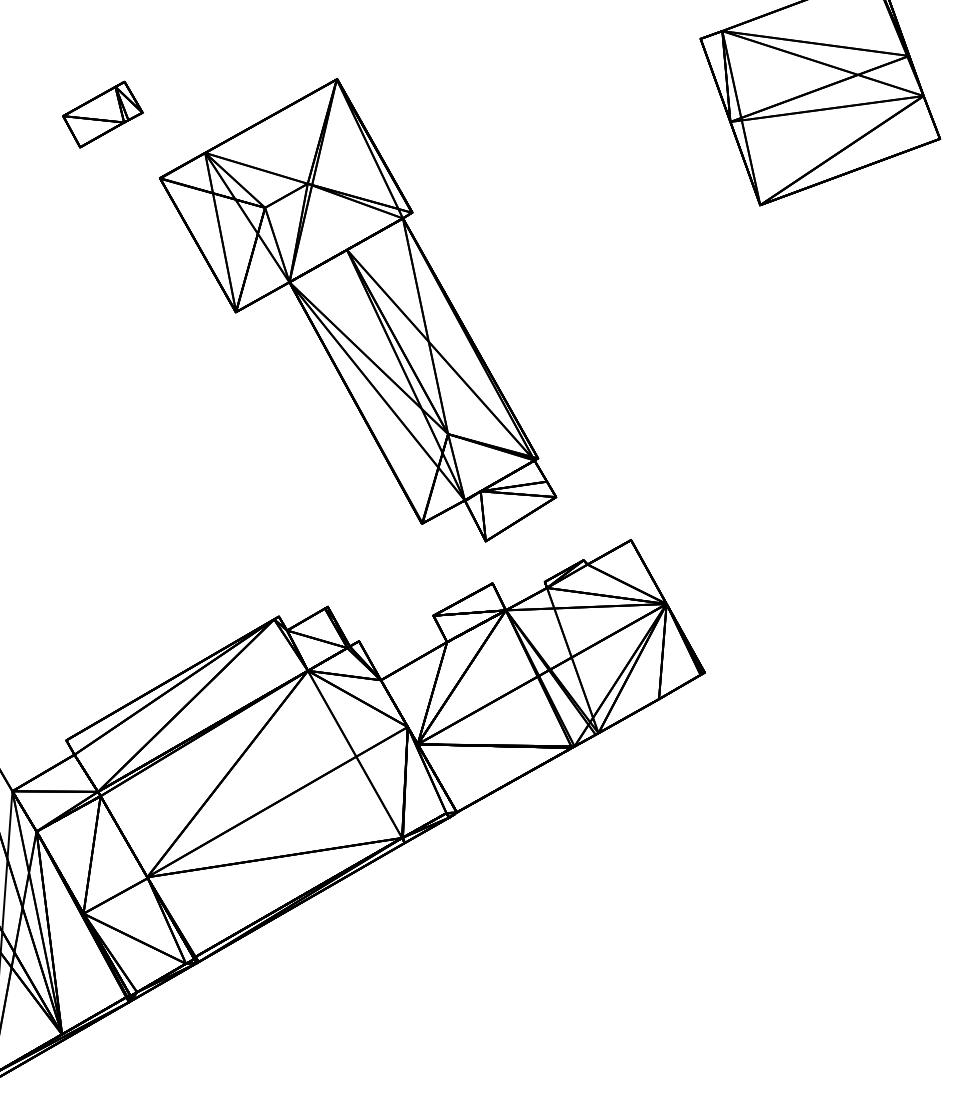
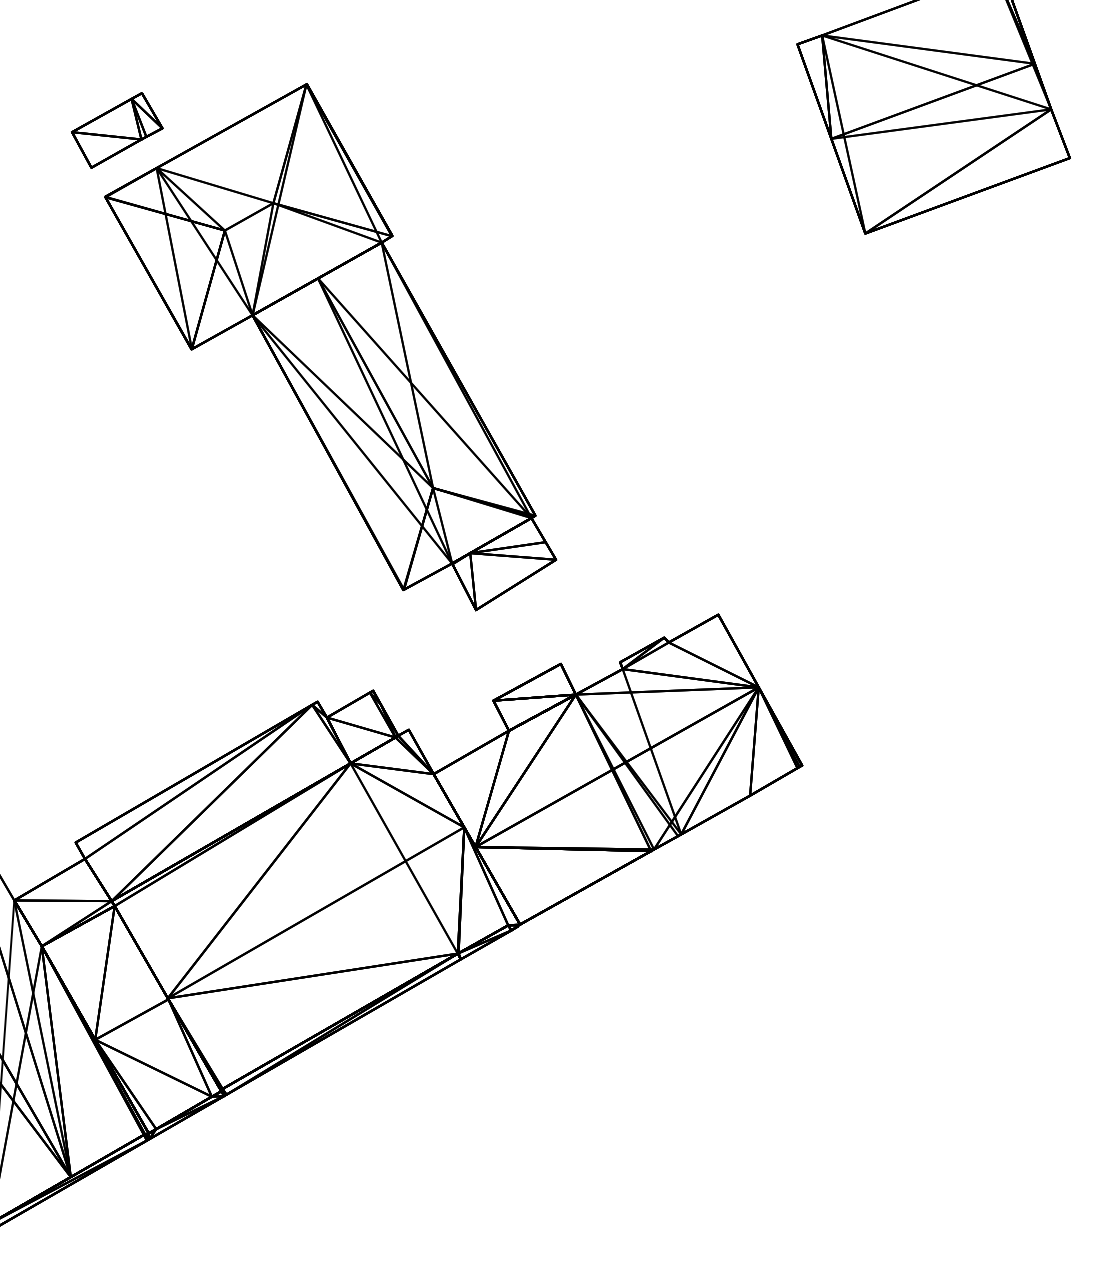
part: (357, 310) -> (330, 347), moved

